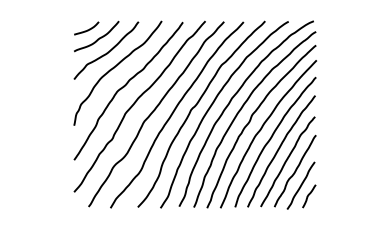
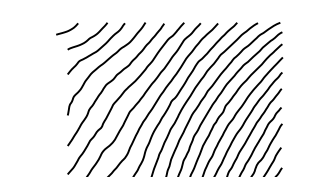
curve: (87, 29) -> (68, 30), moved

